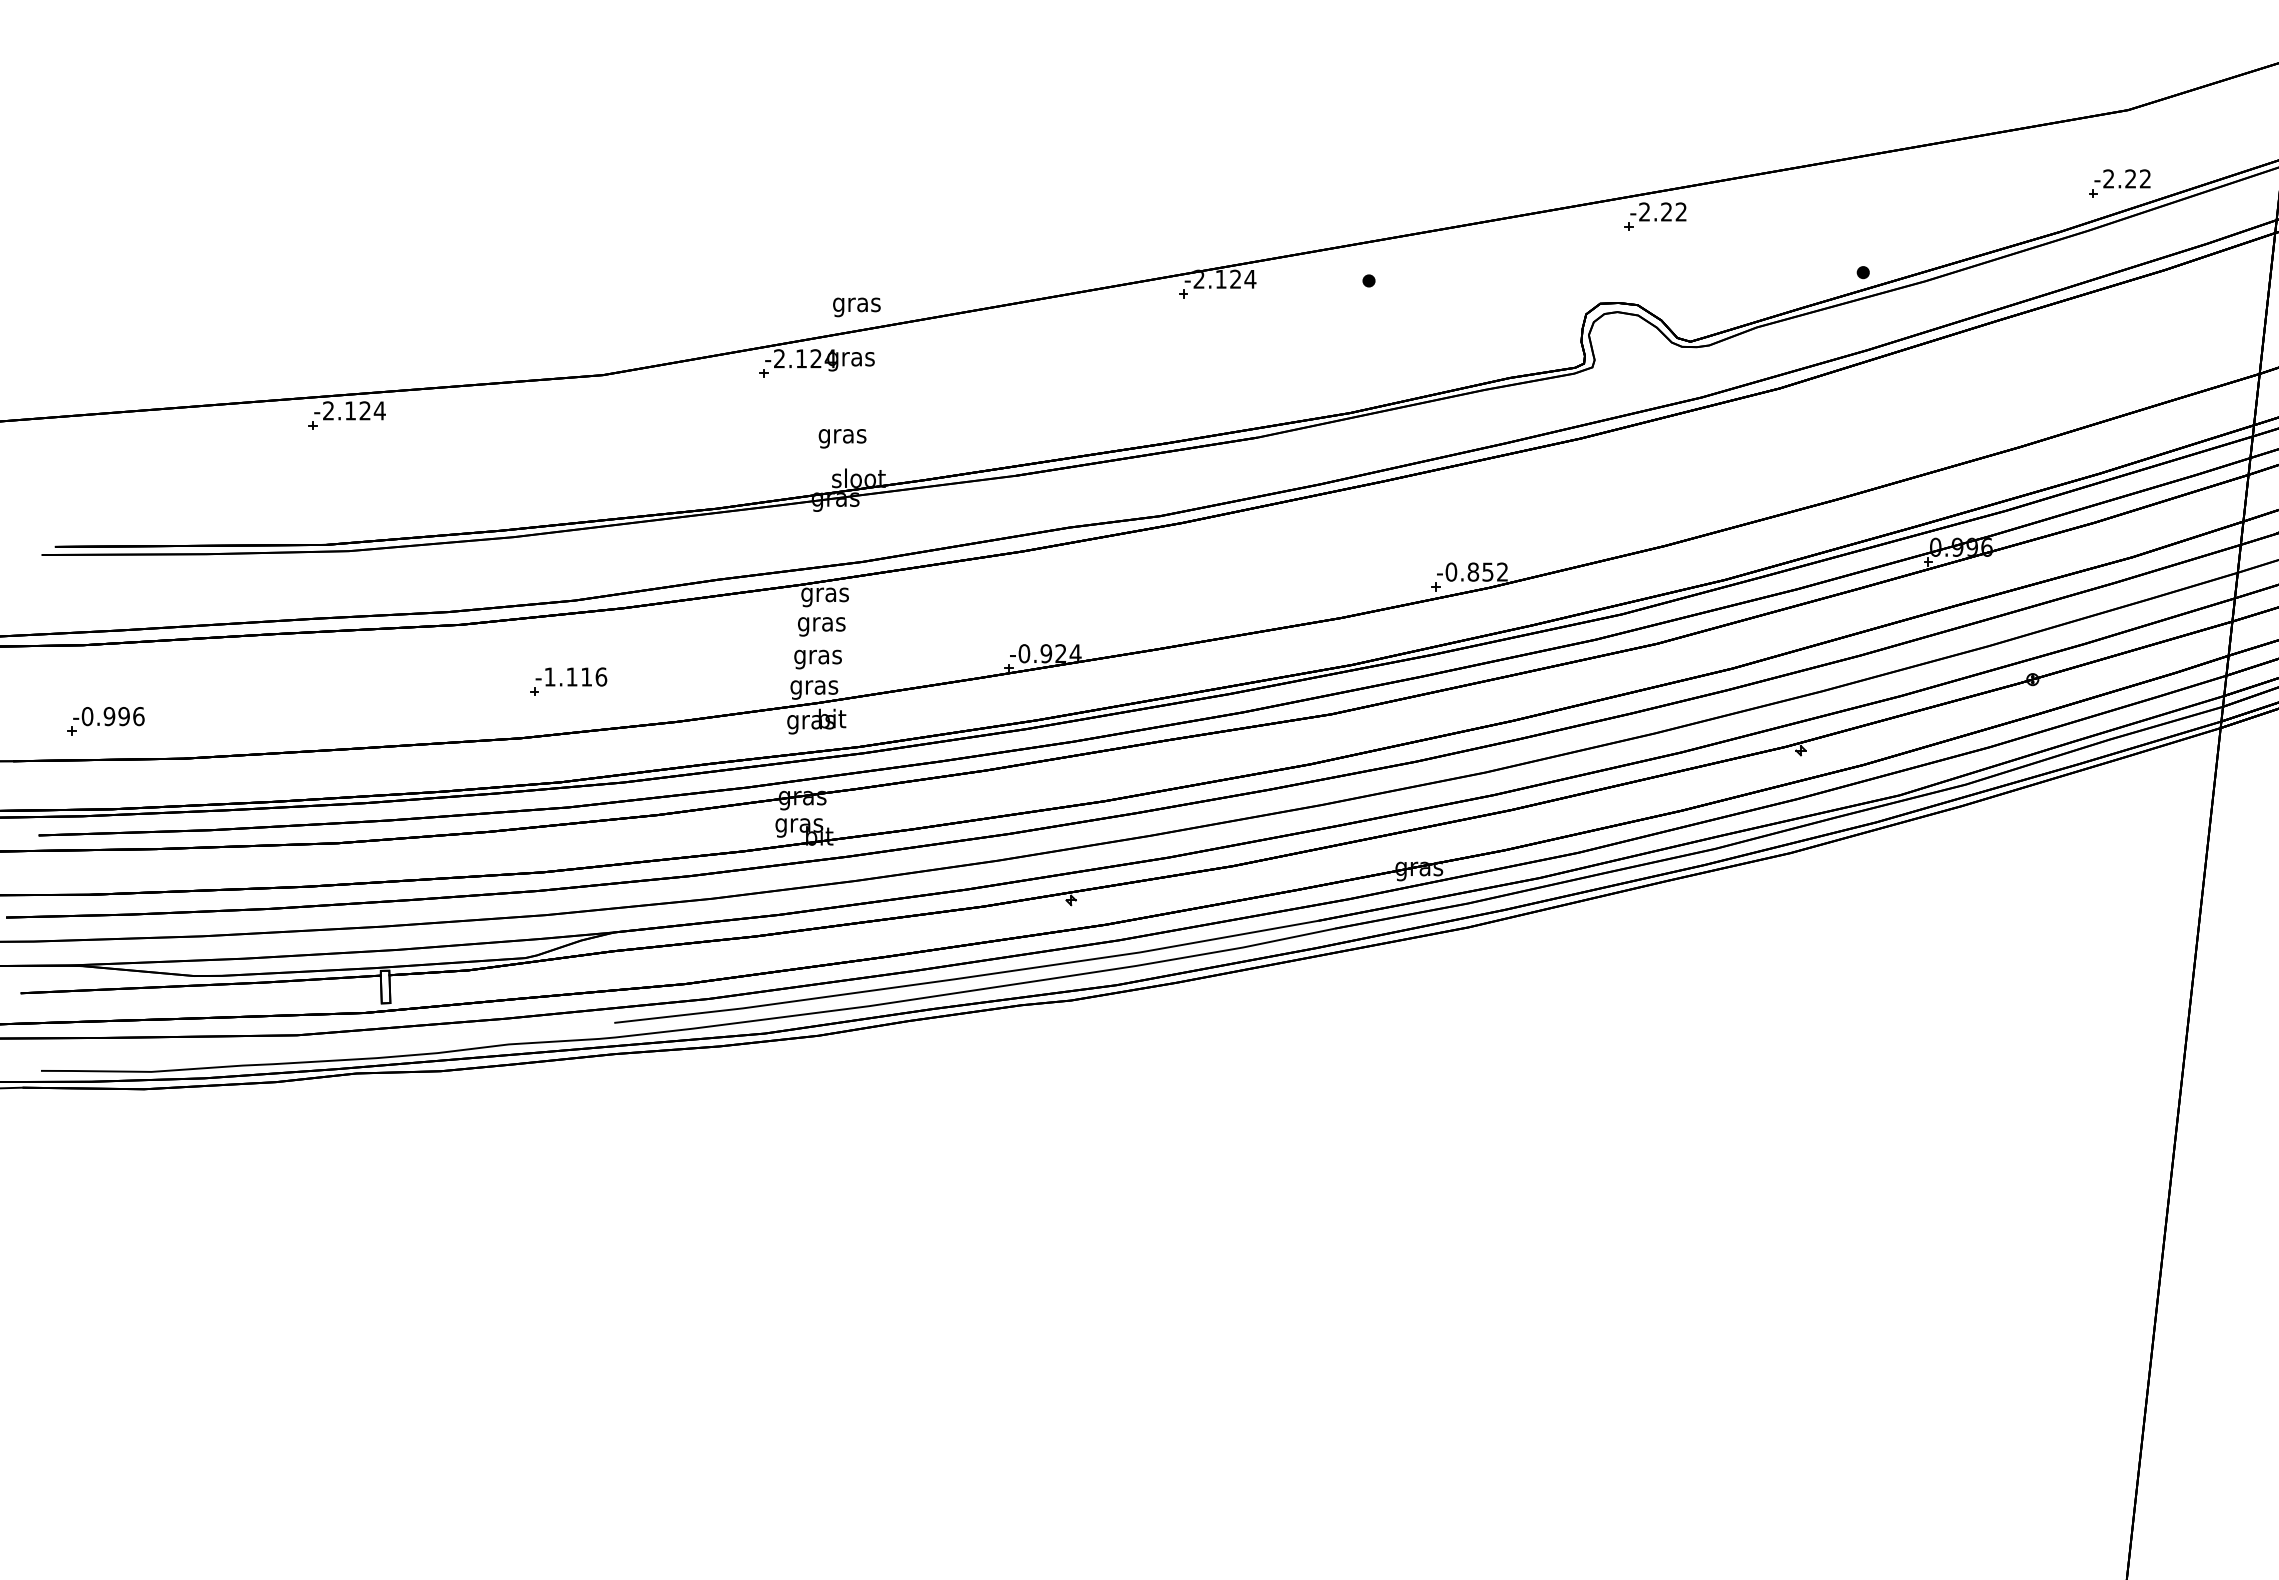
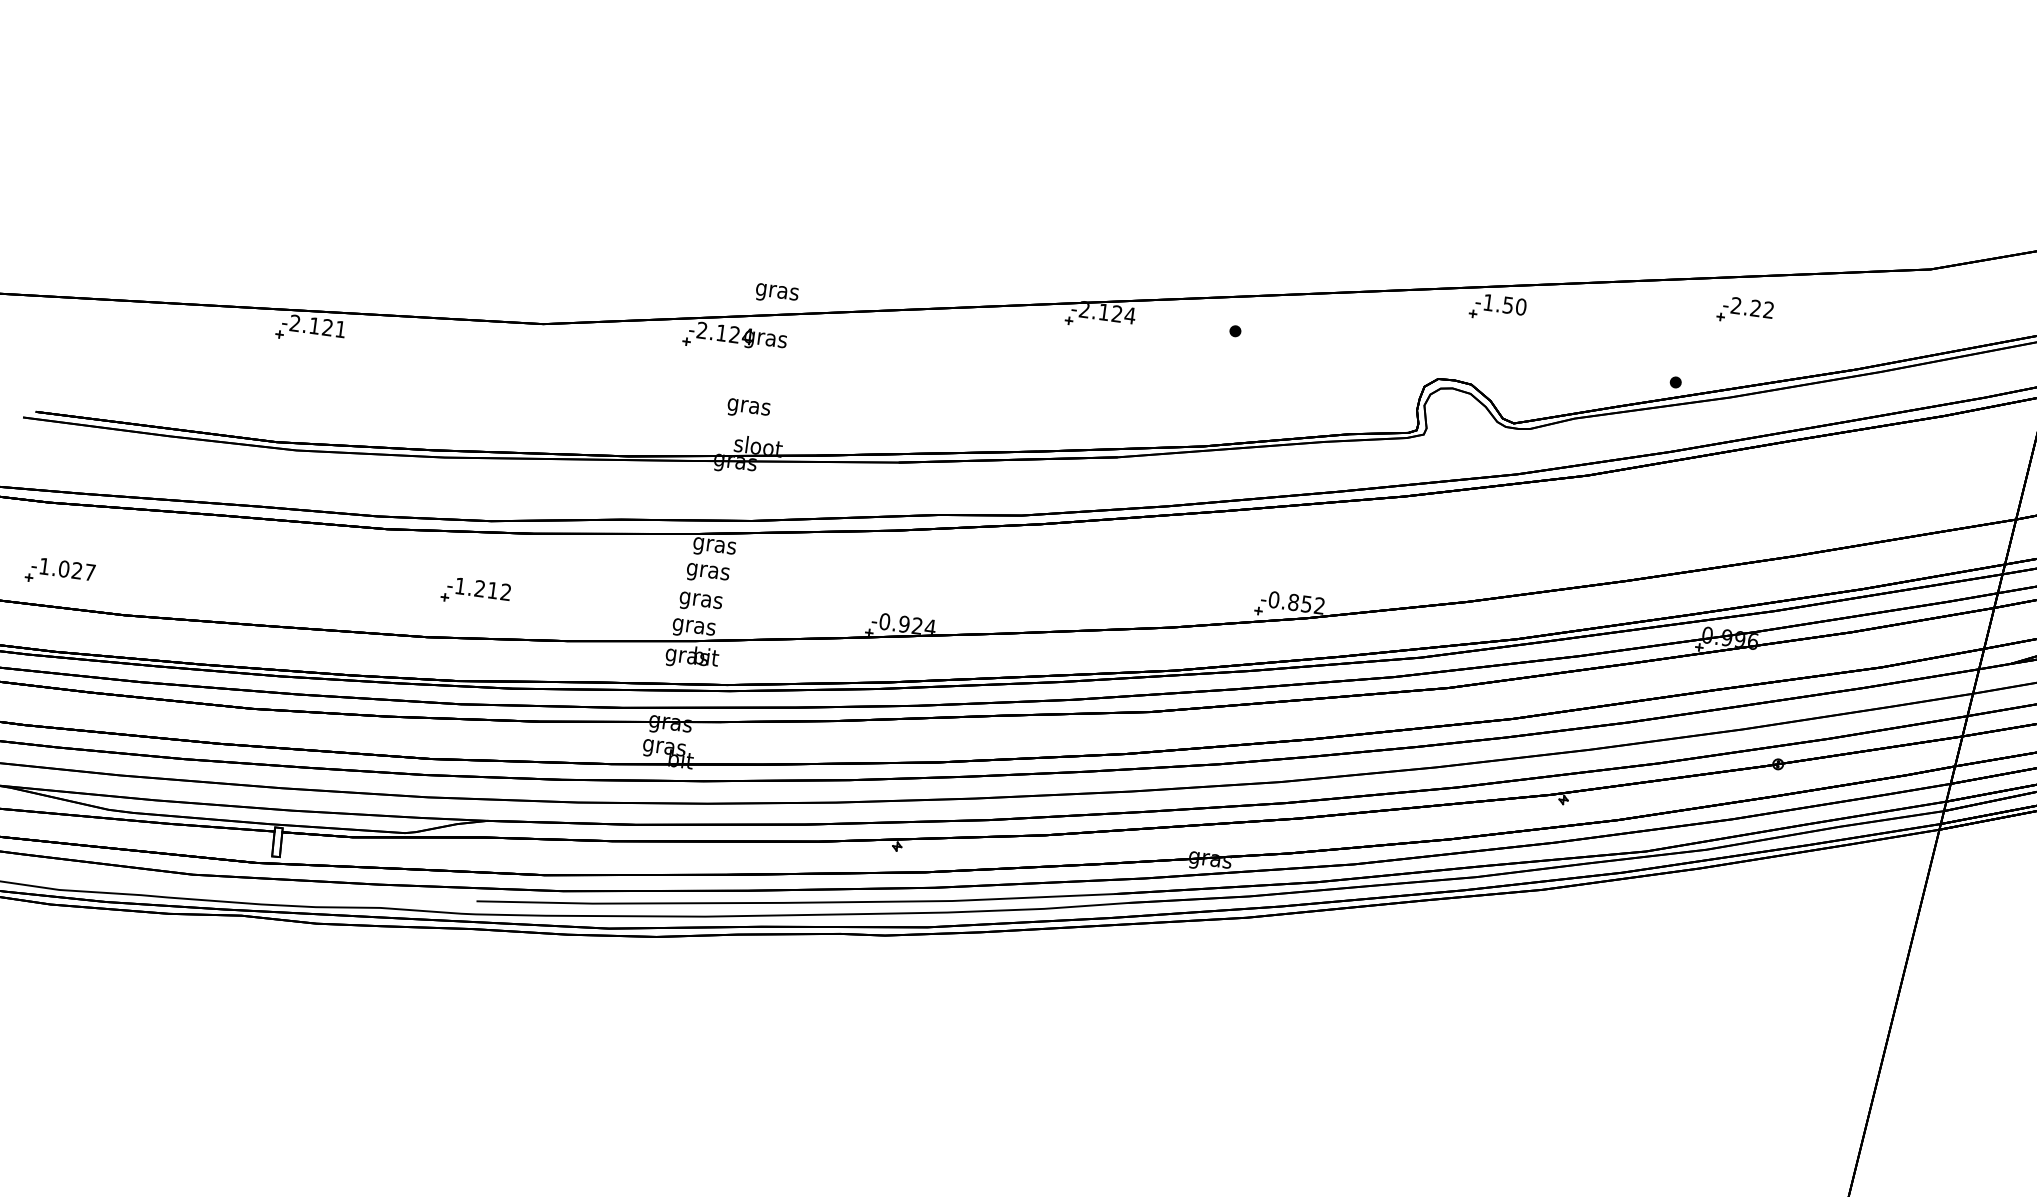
part: (2119, 183) -> (1745, 311), moved
text: (1663, 211) -> (1505, 304), -2.22 -> -1.50
text: (379, 410) -> (340, 329), -2.124 -> -2.121
text: (586, 676) -> (492, 590), -1.116 -> -1.212
text: (112, 716) -> (66, 569), -0.996 -> -1.027

